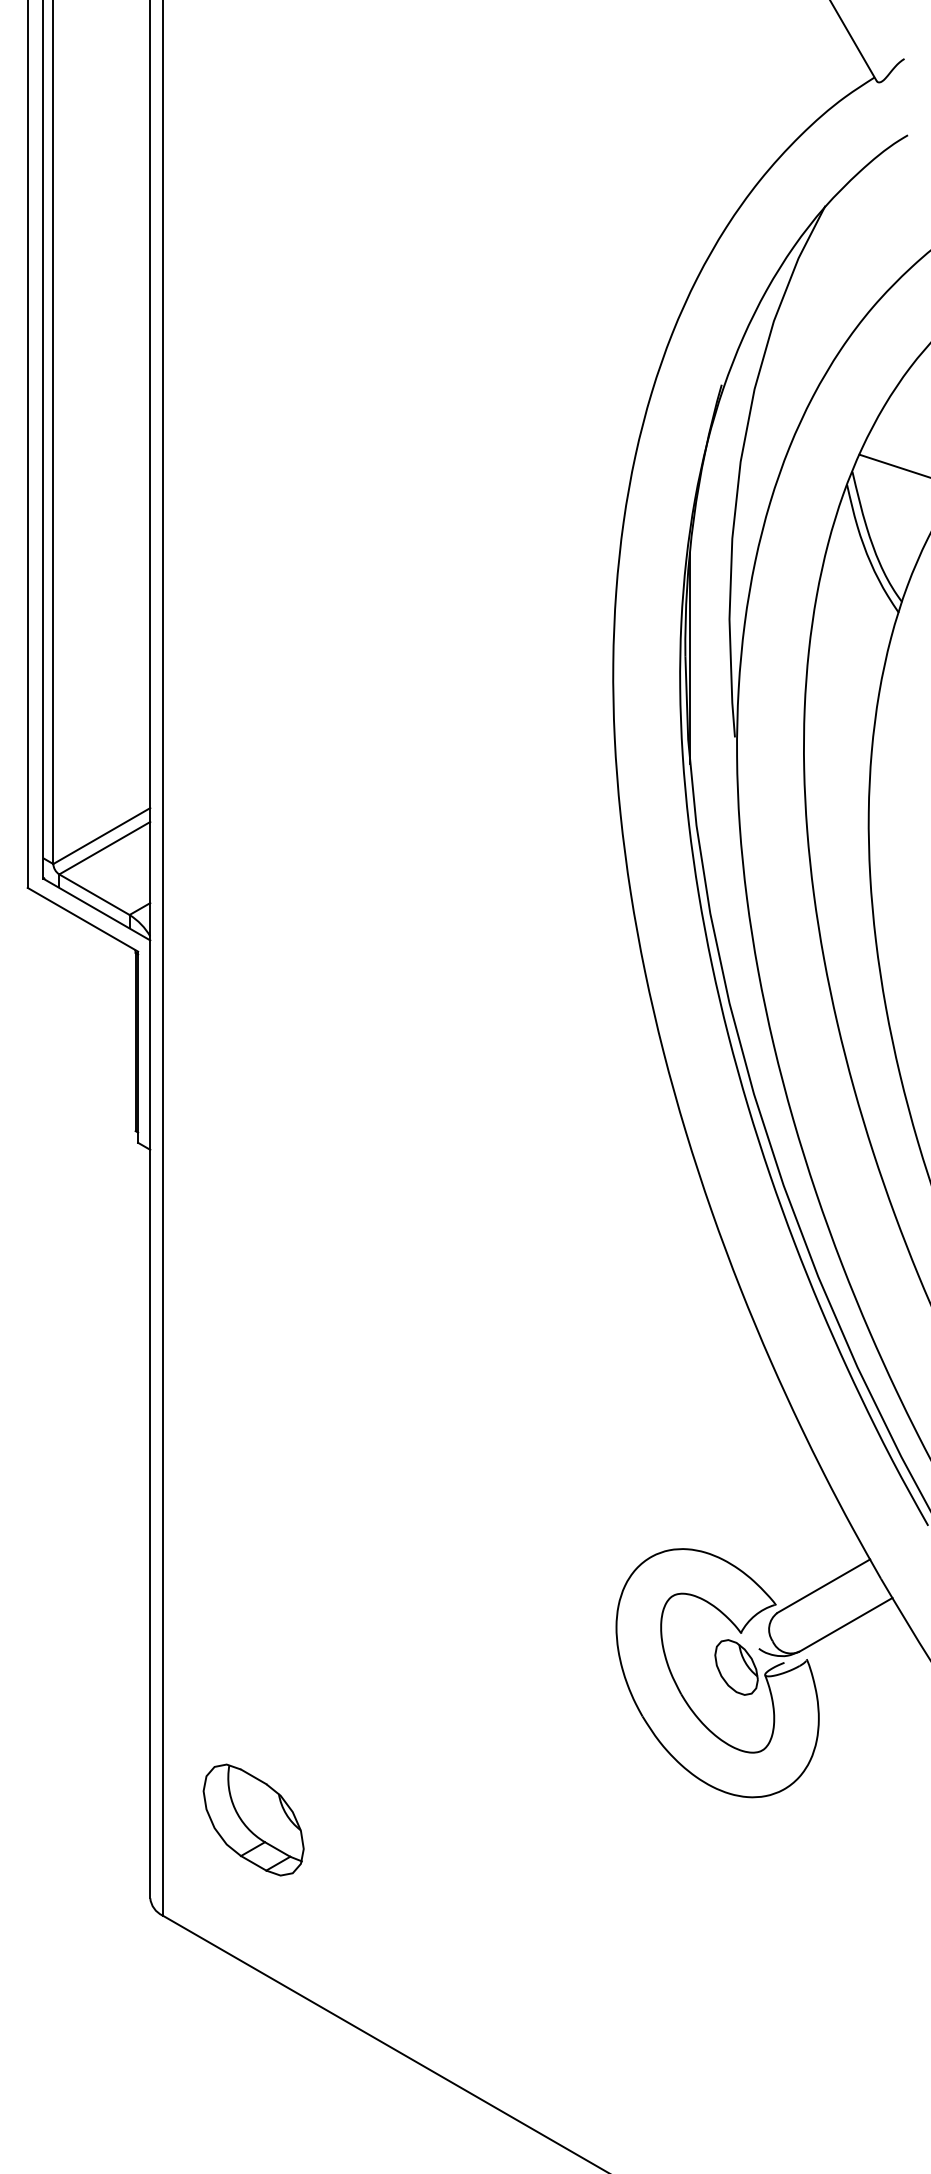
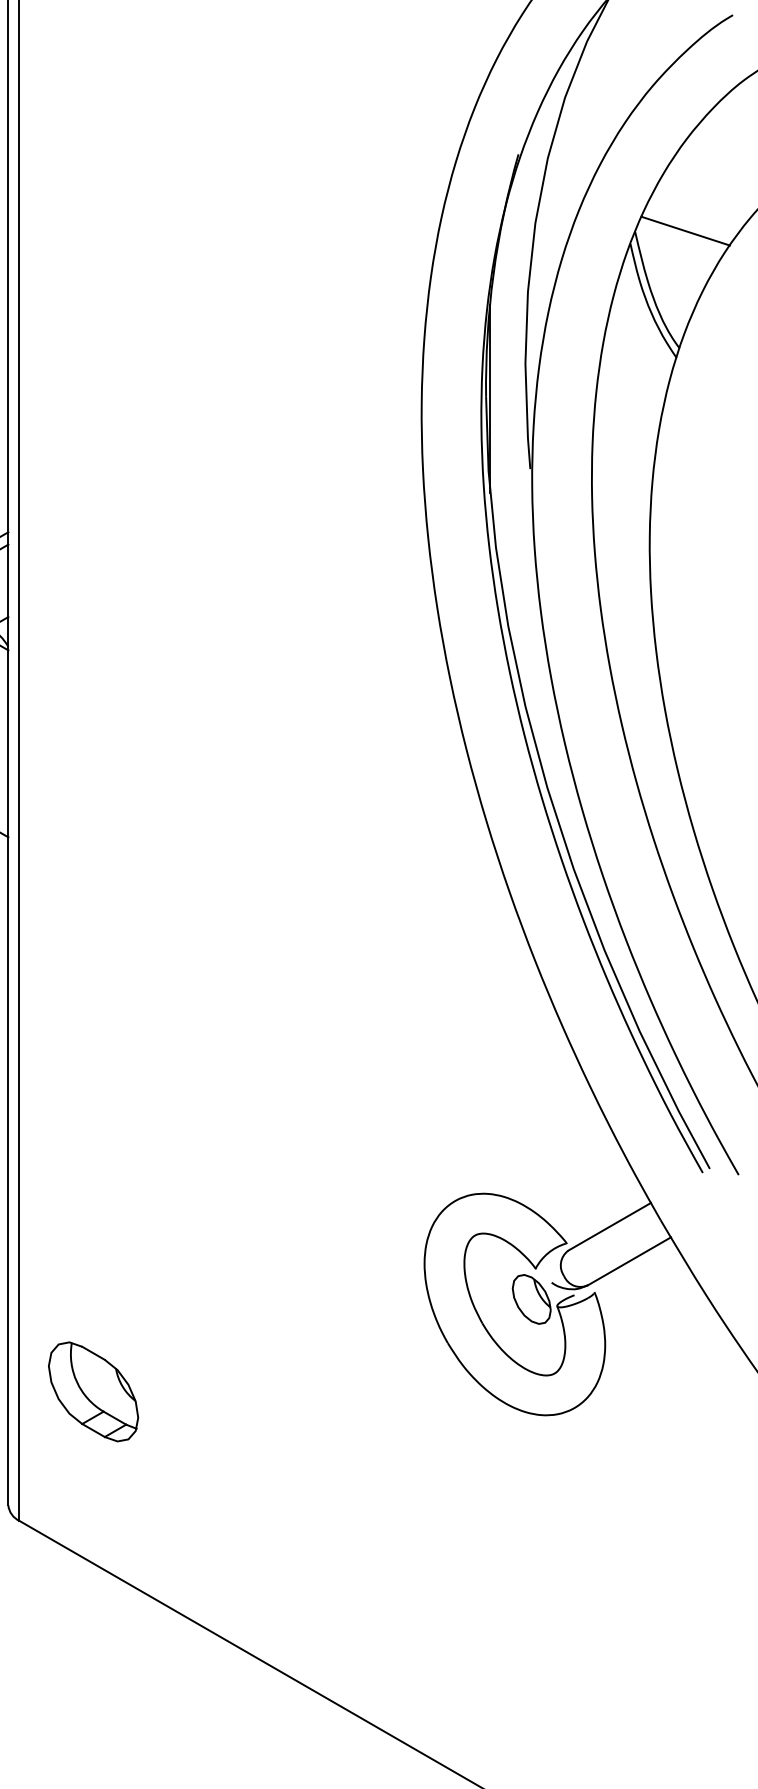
part: (253, 1819) -> (93, 1391), moved

